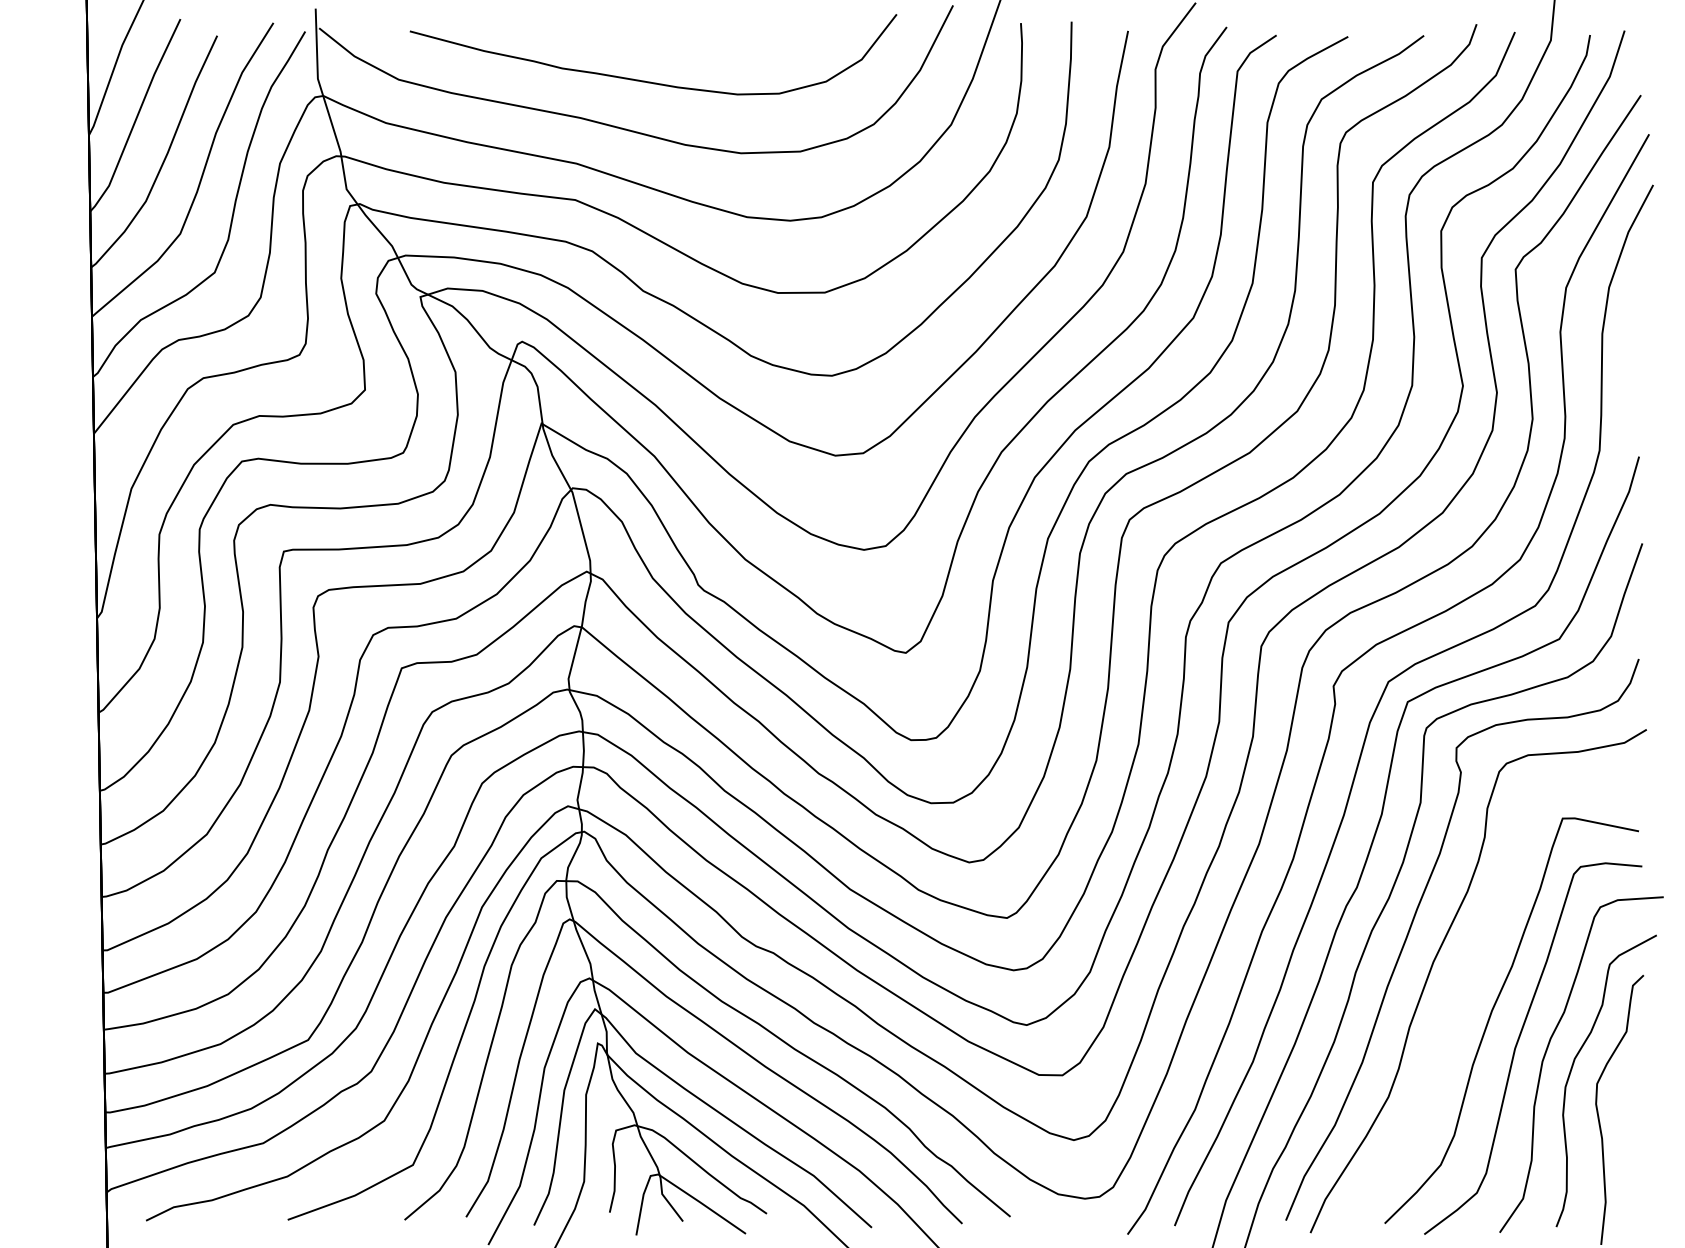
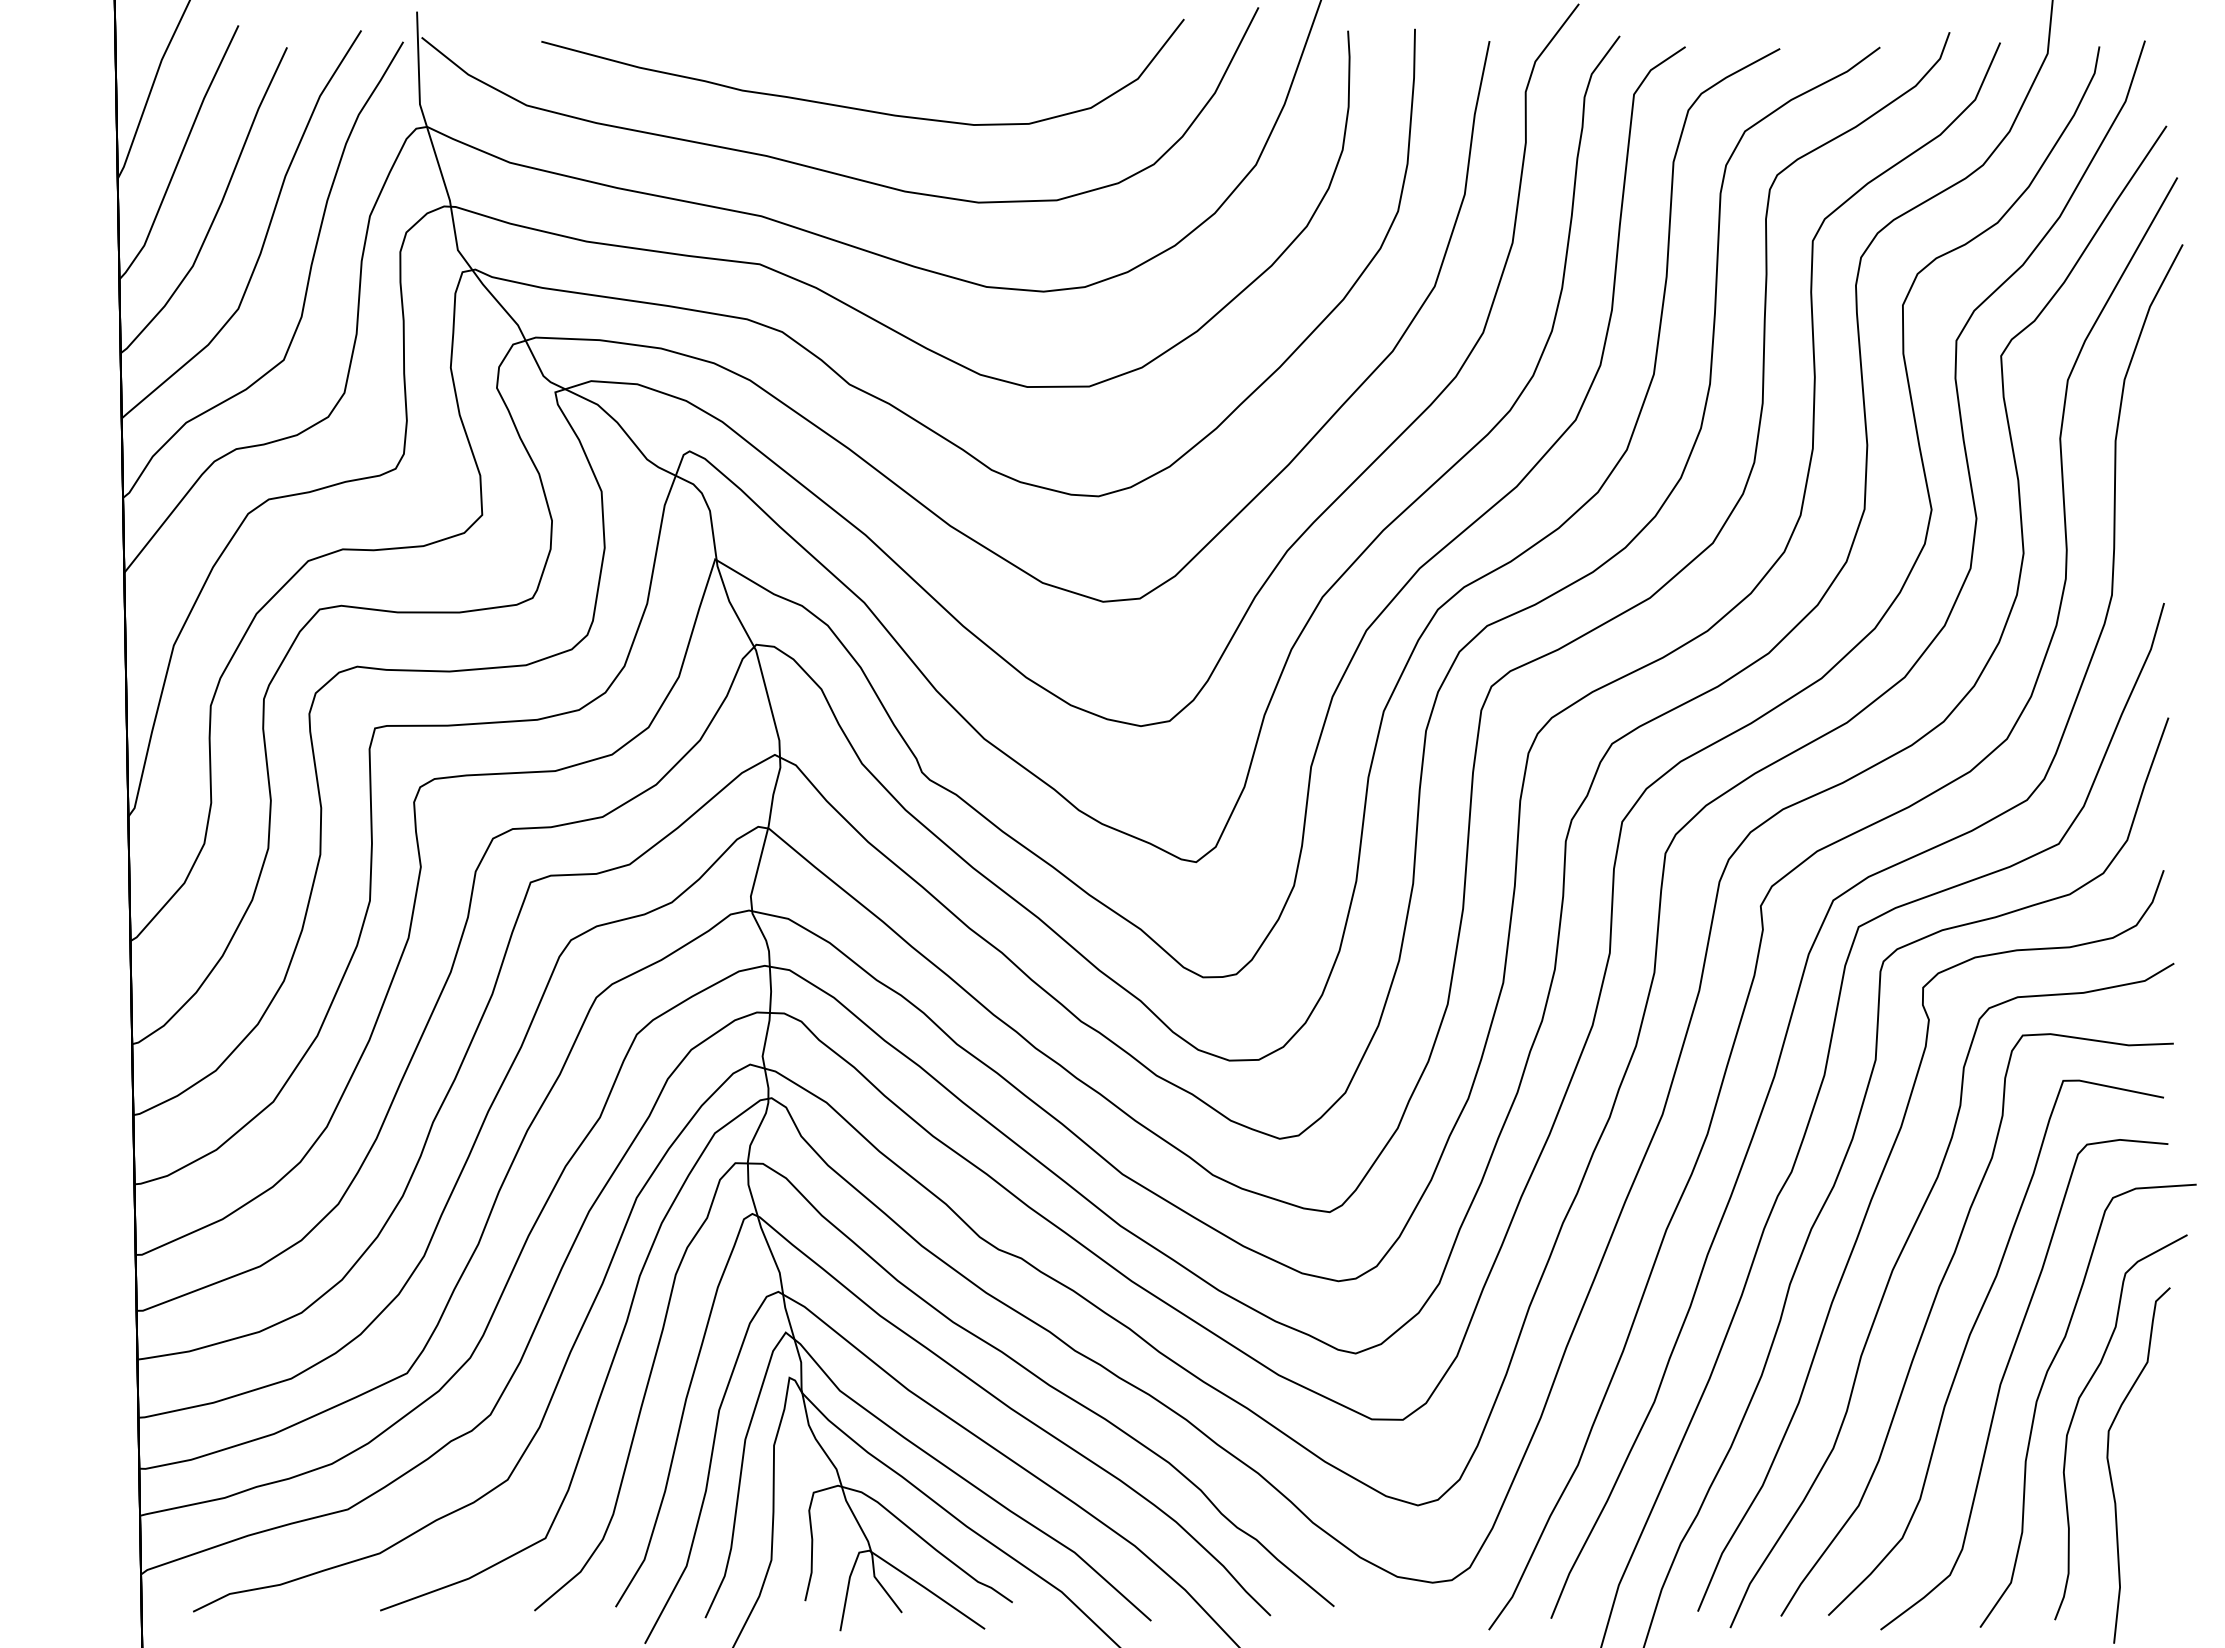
curve: (1463, 991) -> (1932, 1309), added

